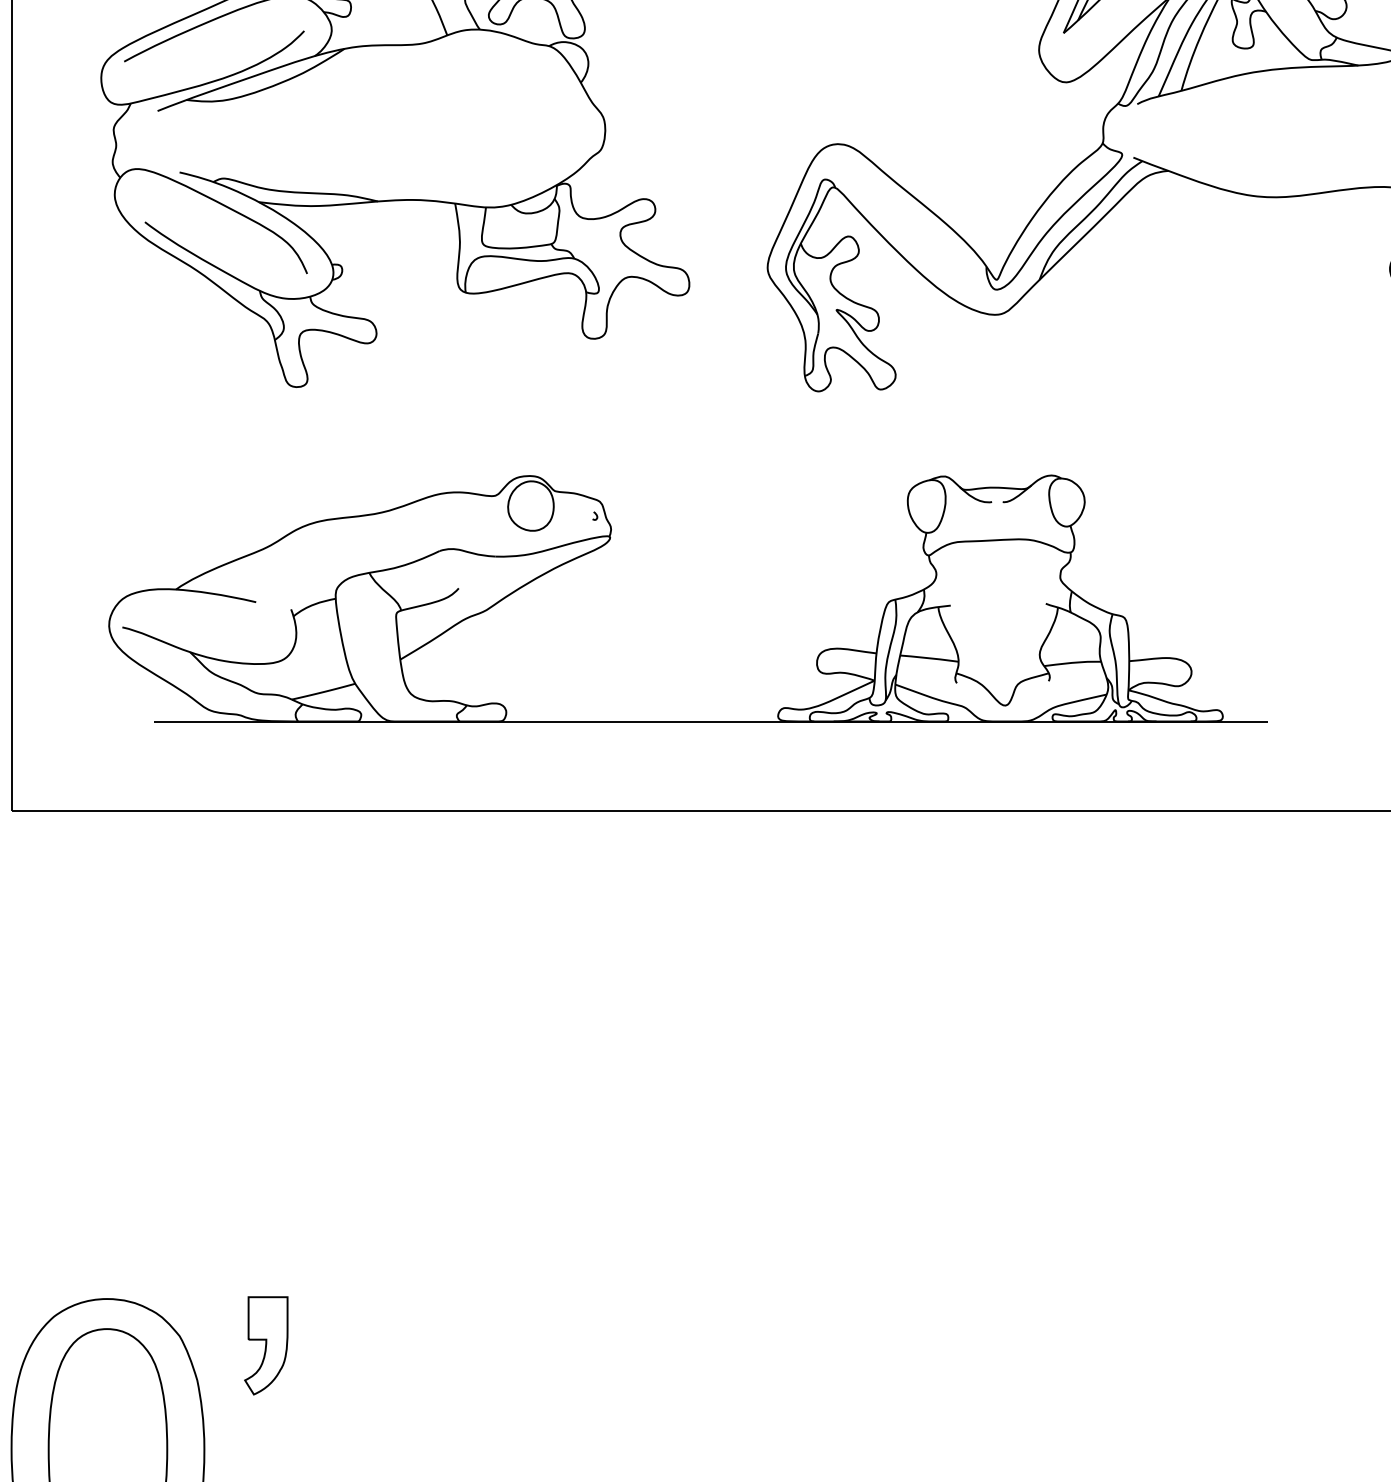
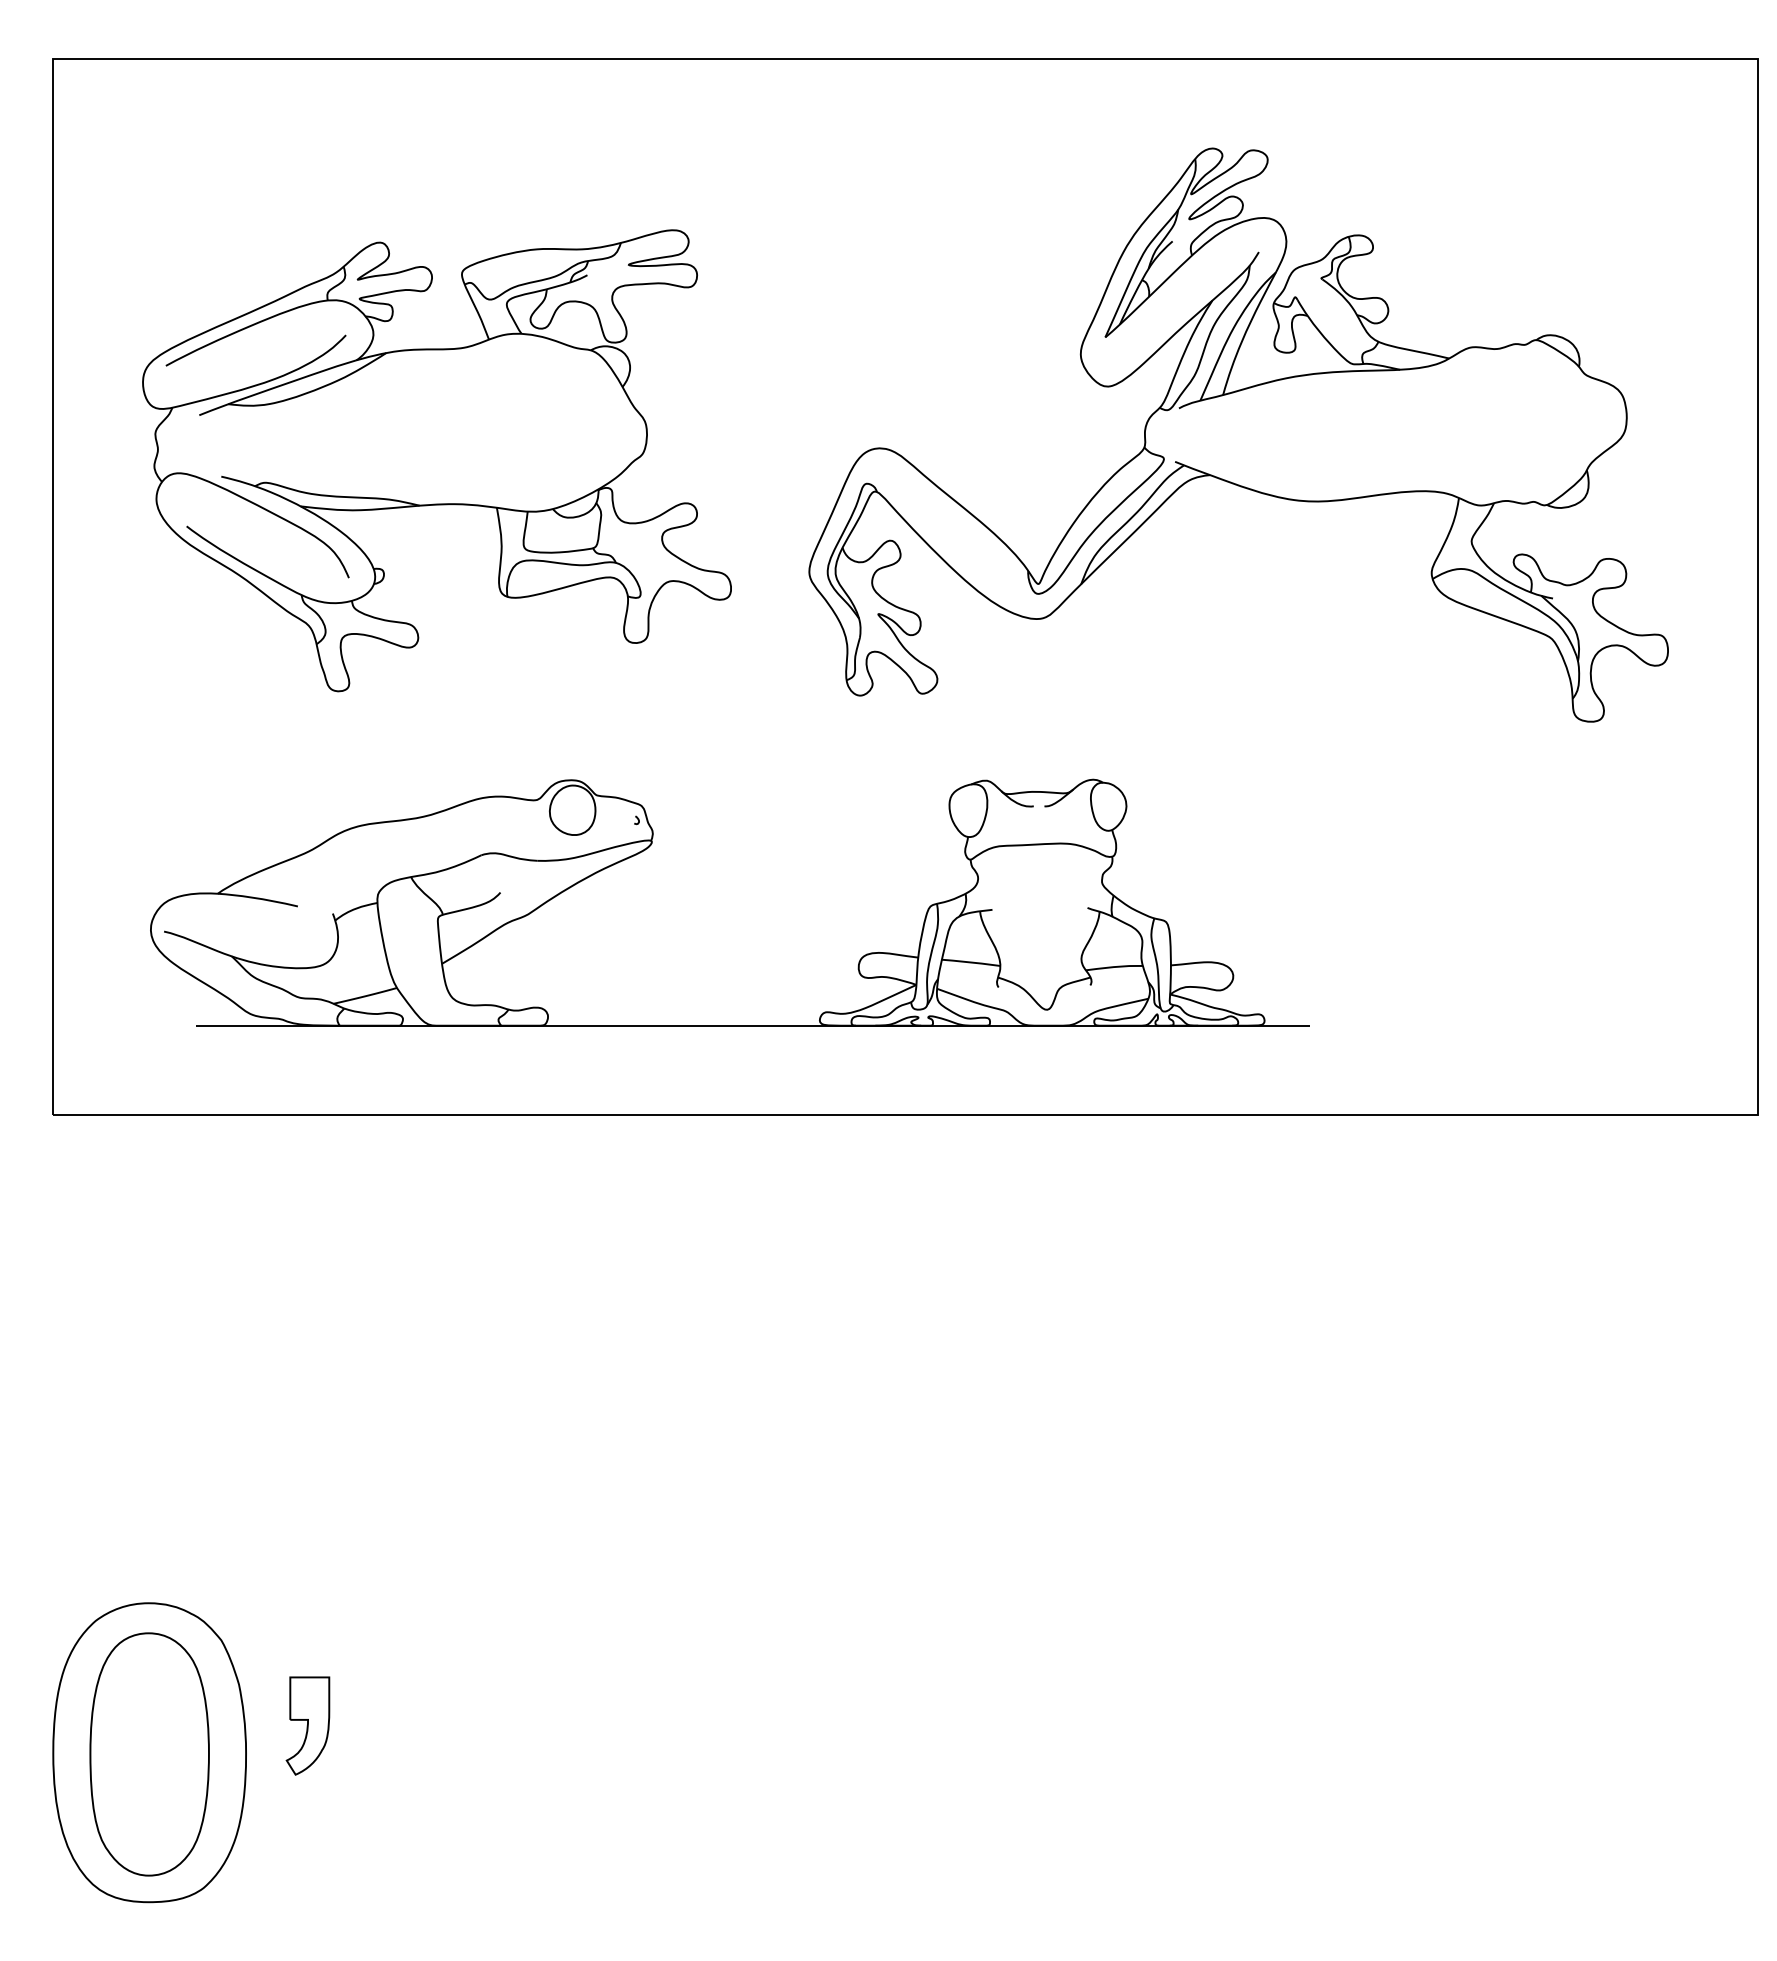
part: (265, 1345) -> (307, 1725), moved

